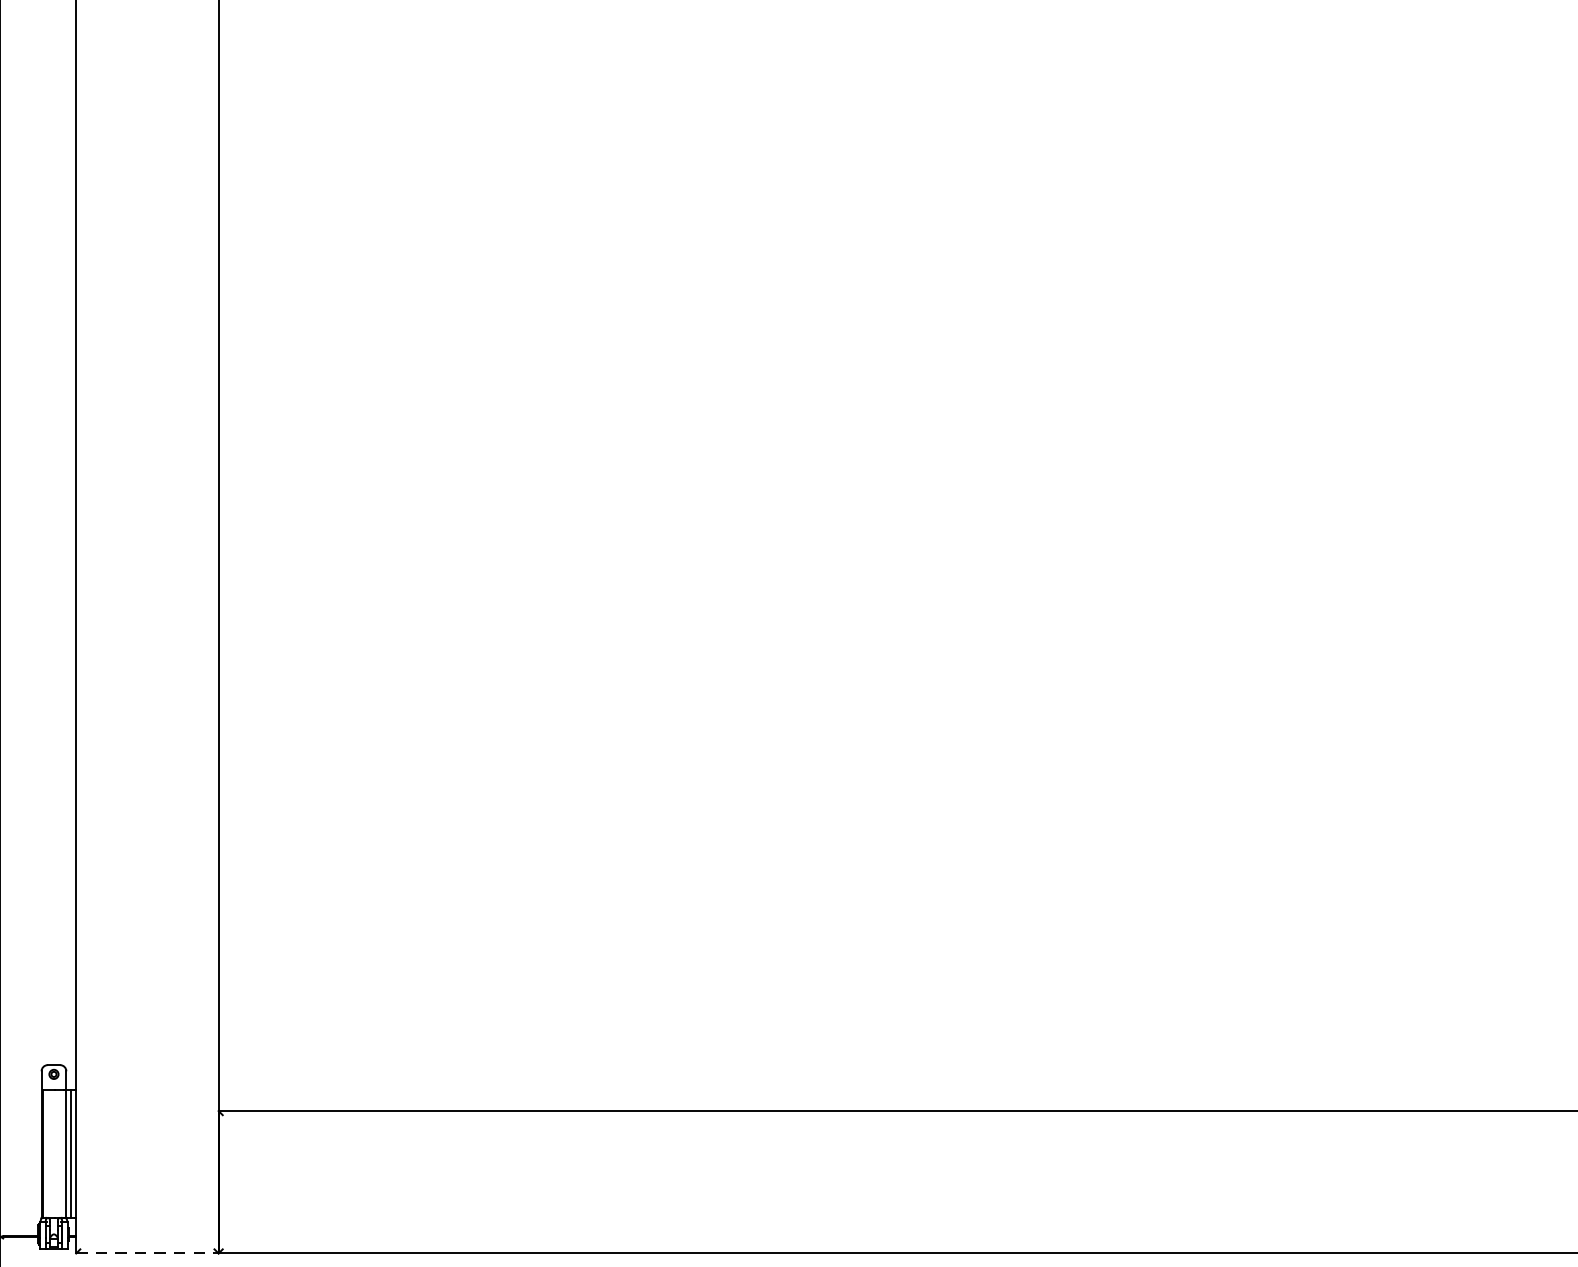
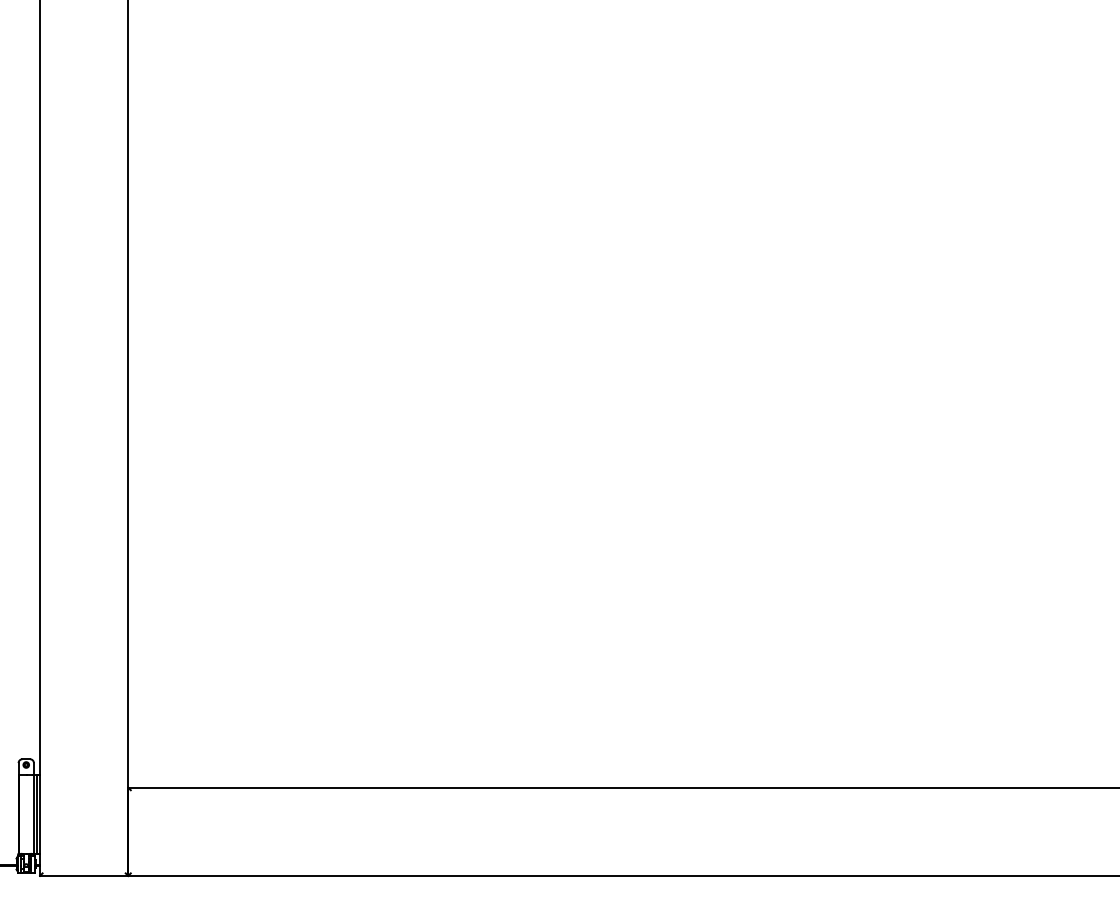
line: (147, 1252) -> (84, 875), dashed -> solid

